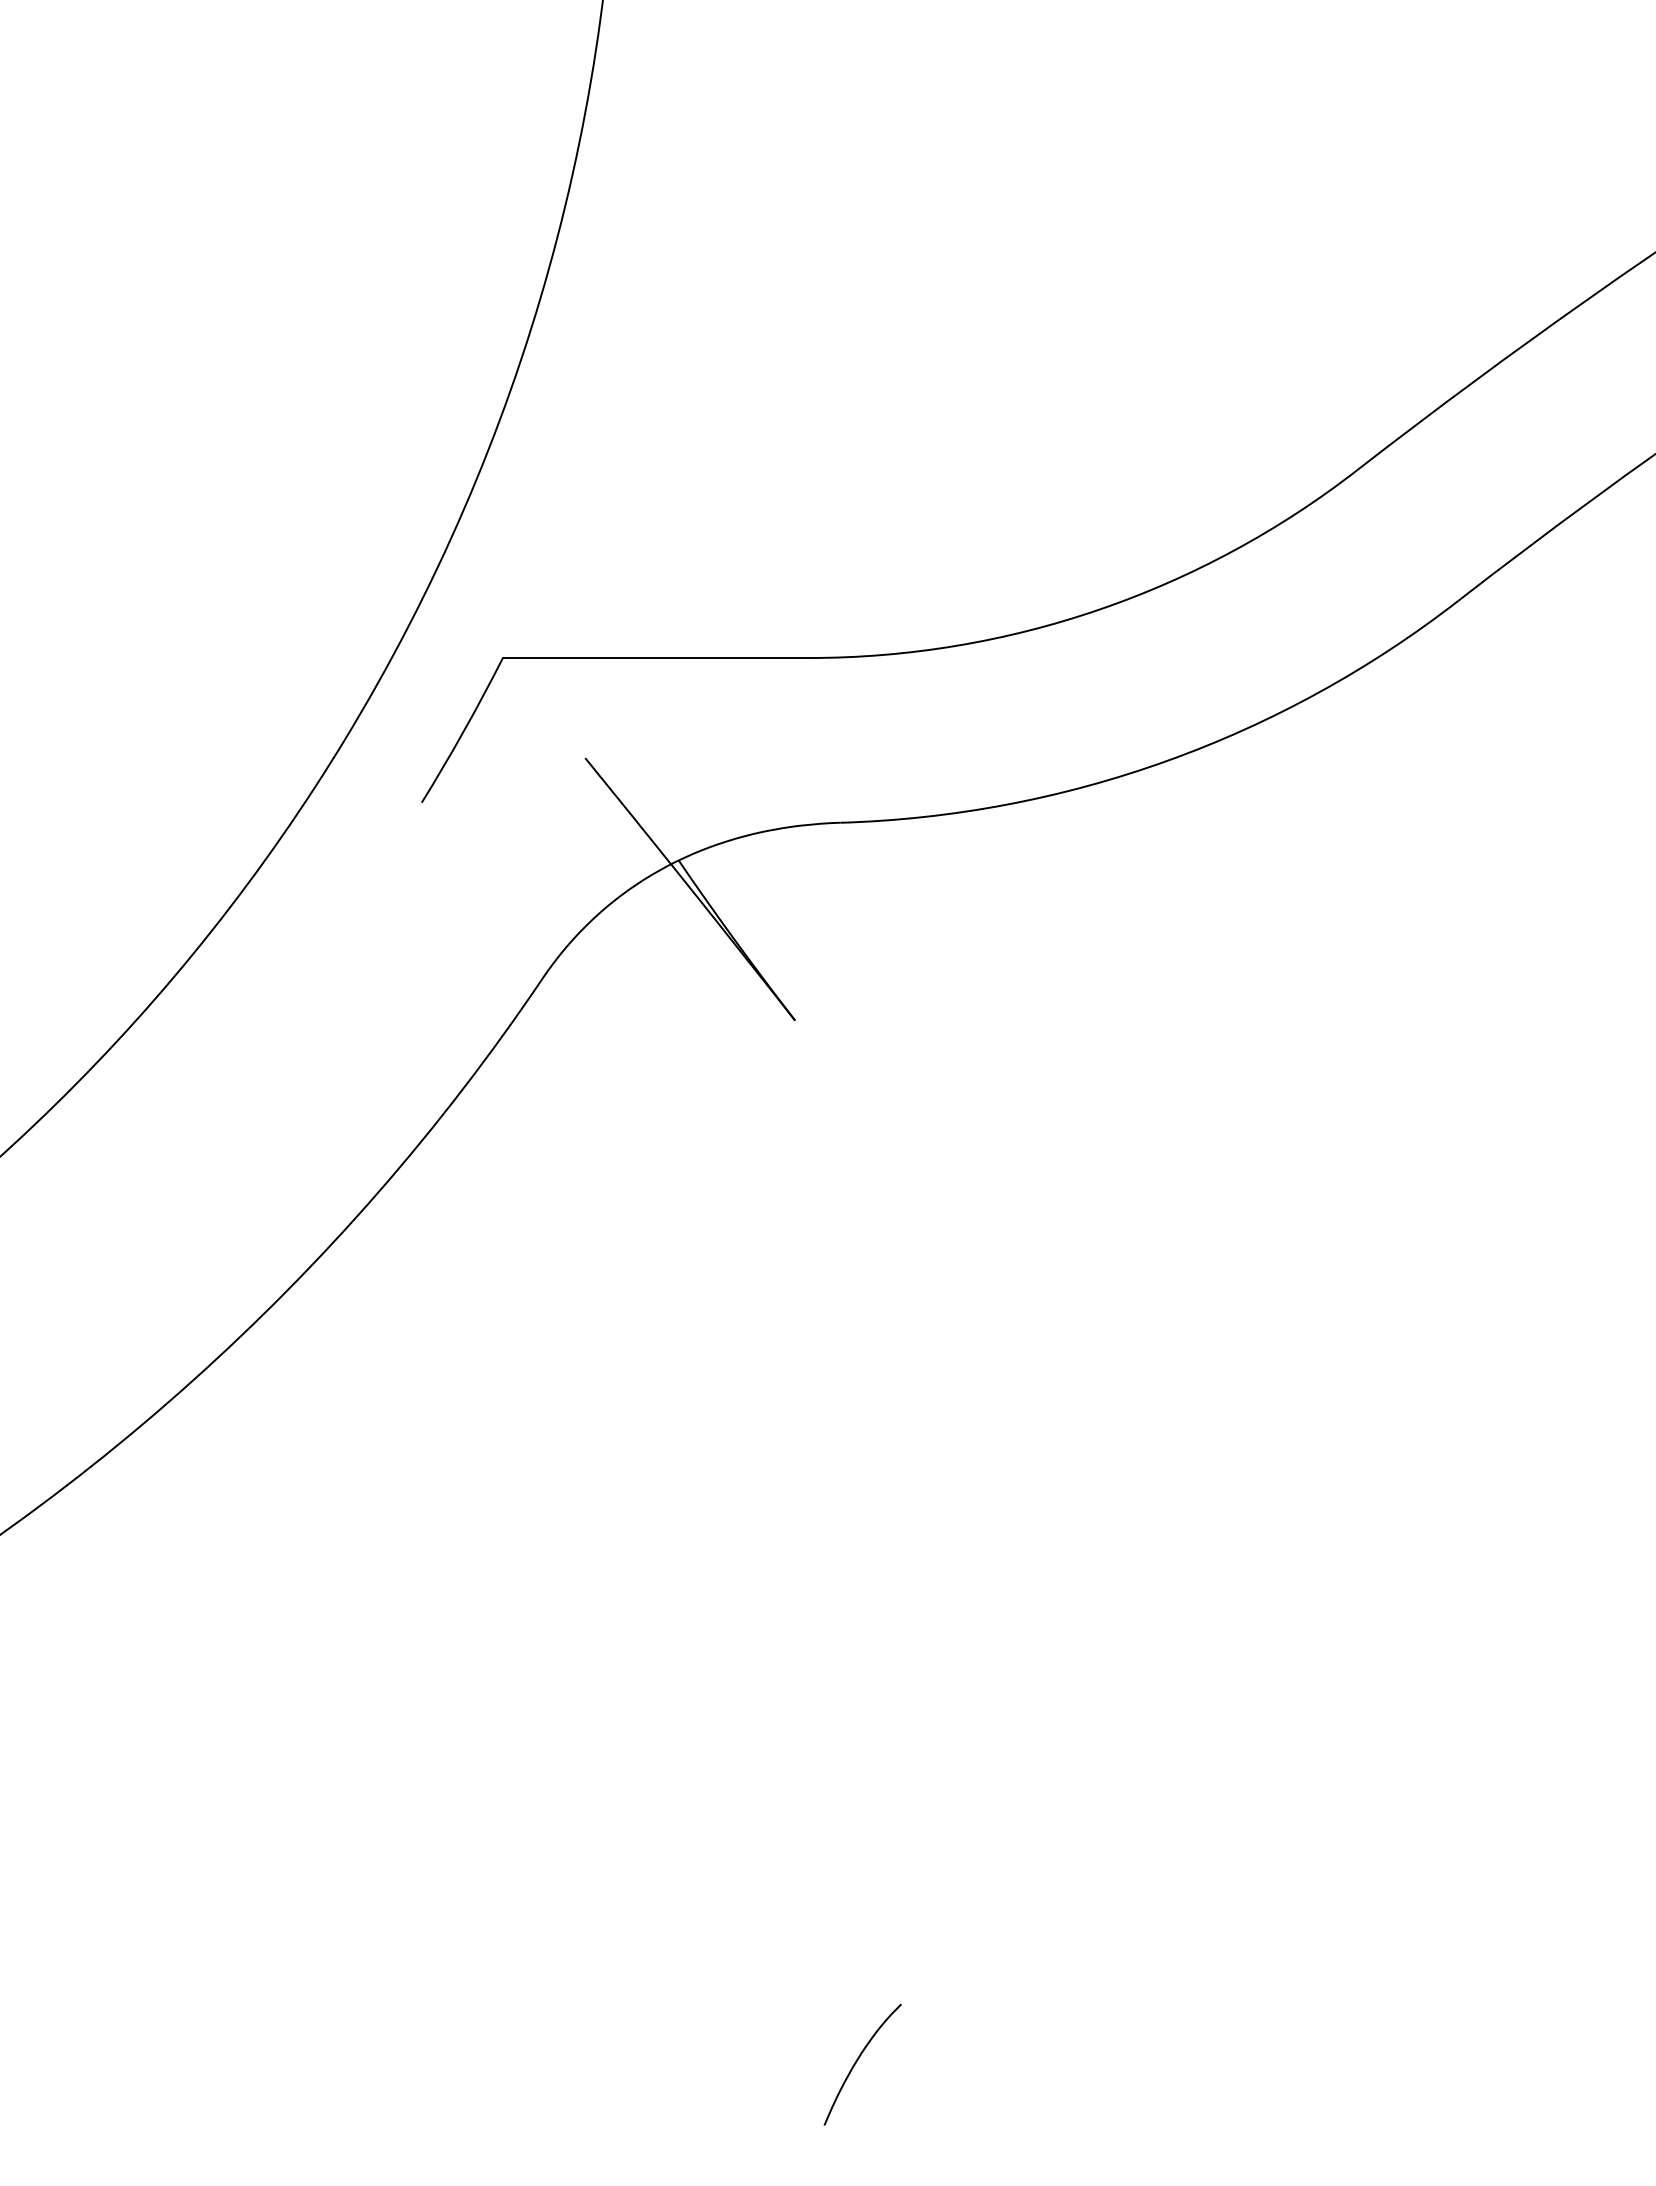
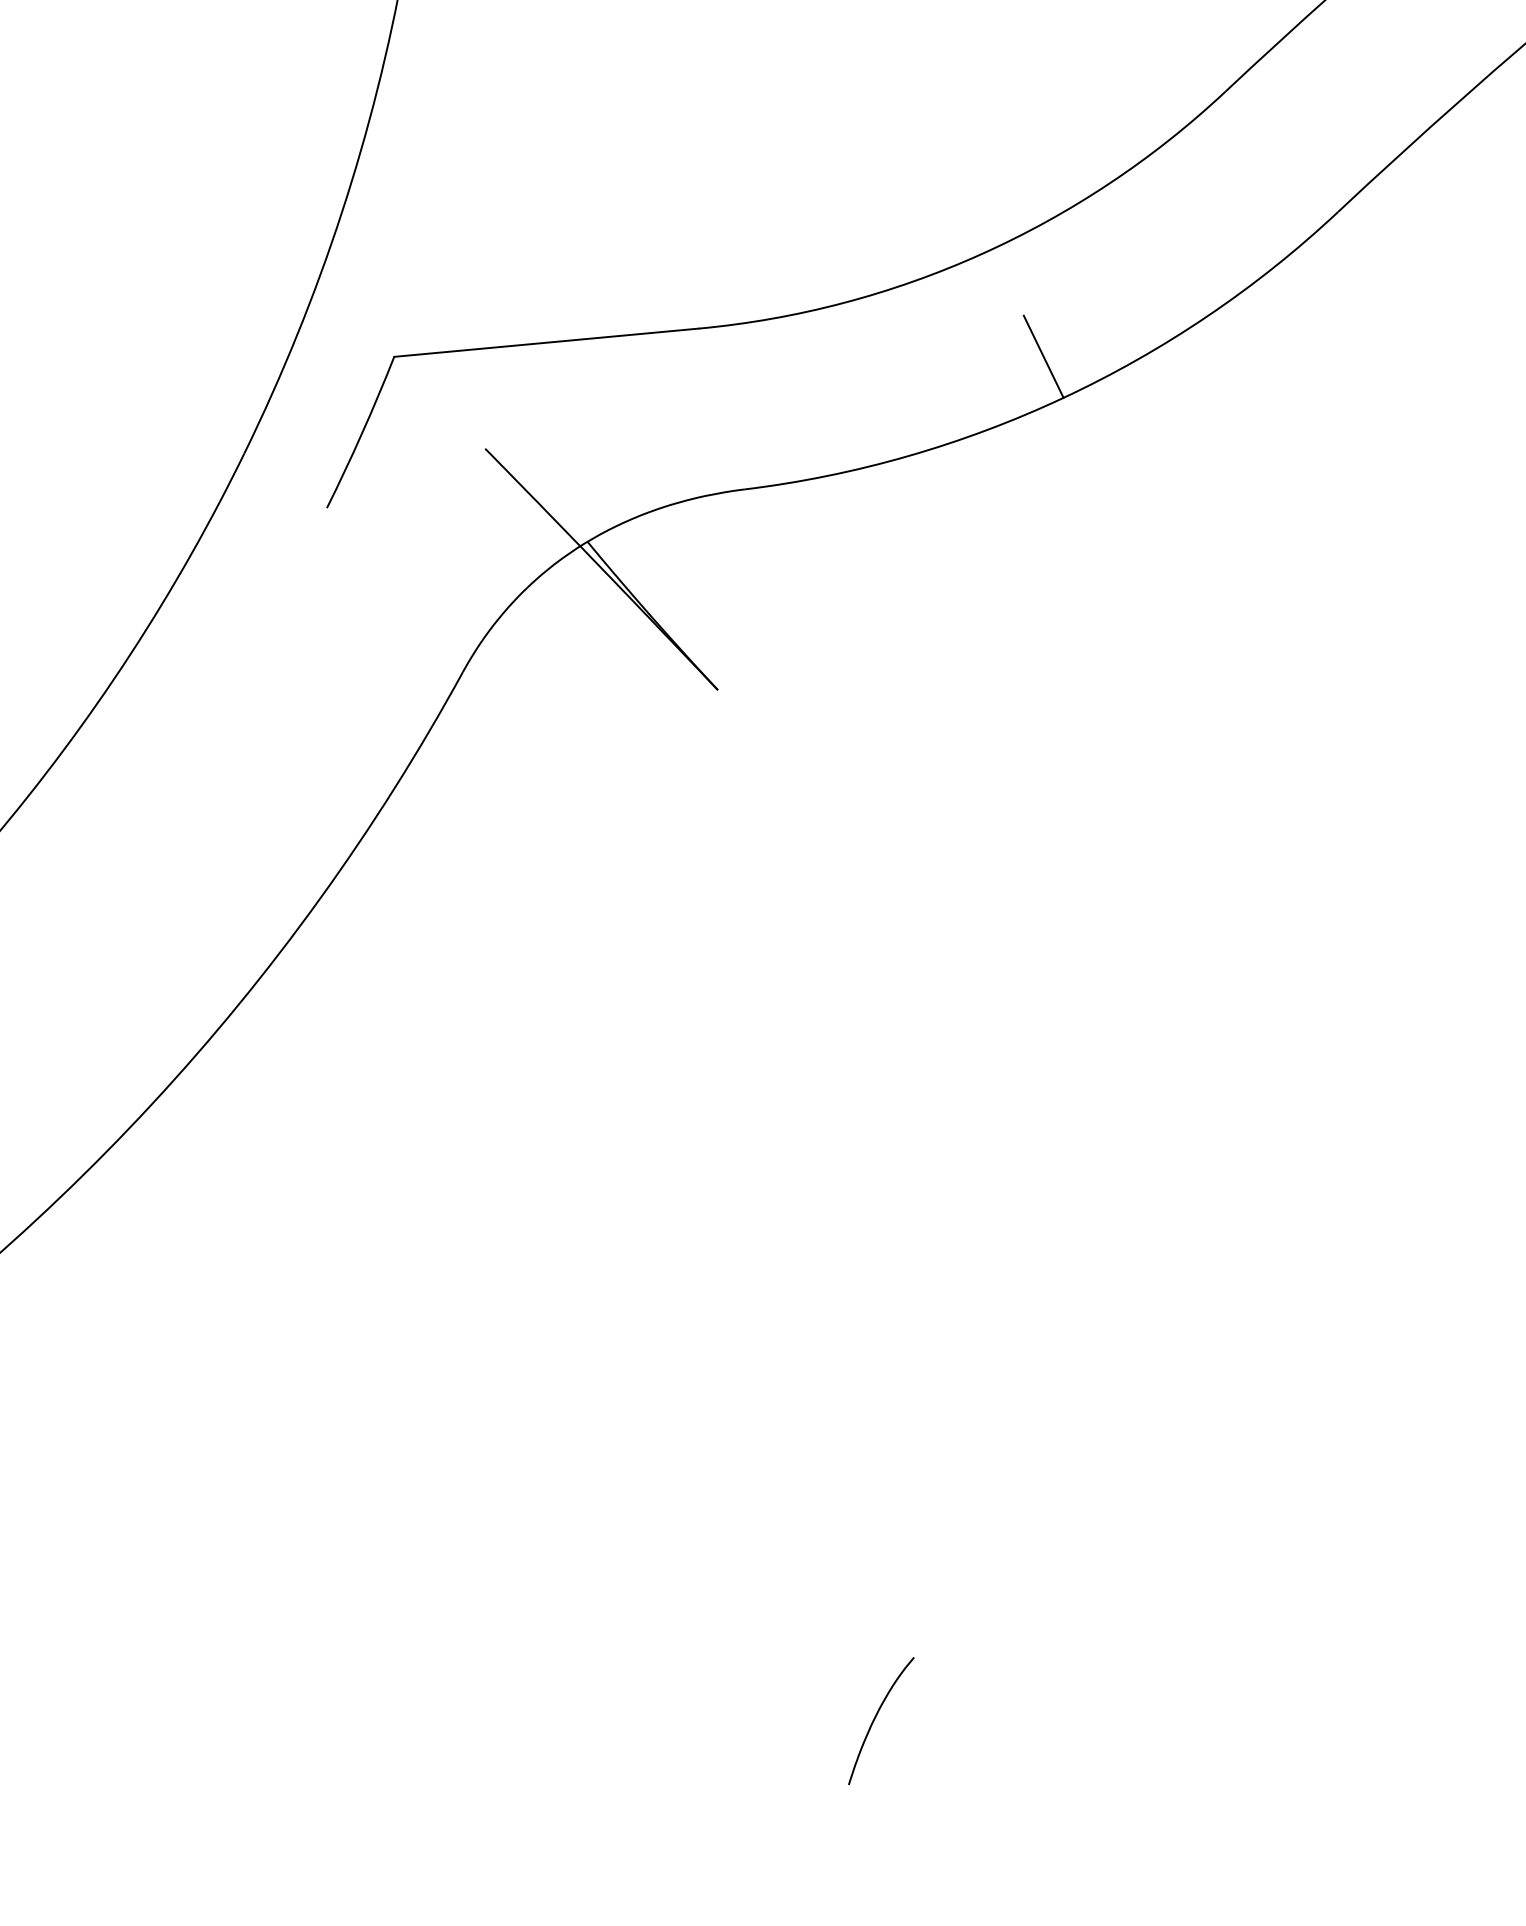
line: (1151, 717) -> (1043, 356), added

